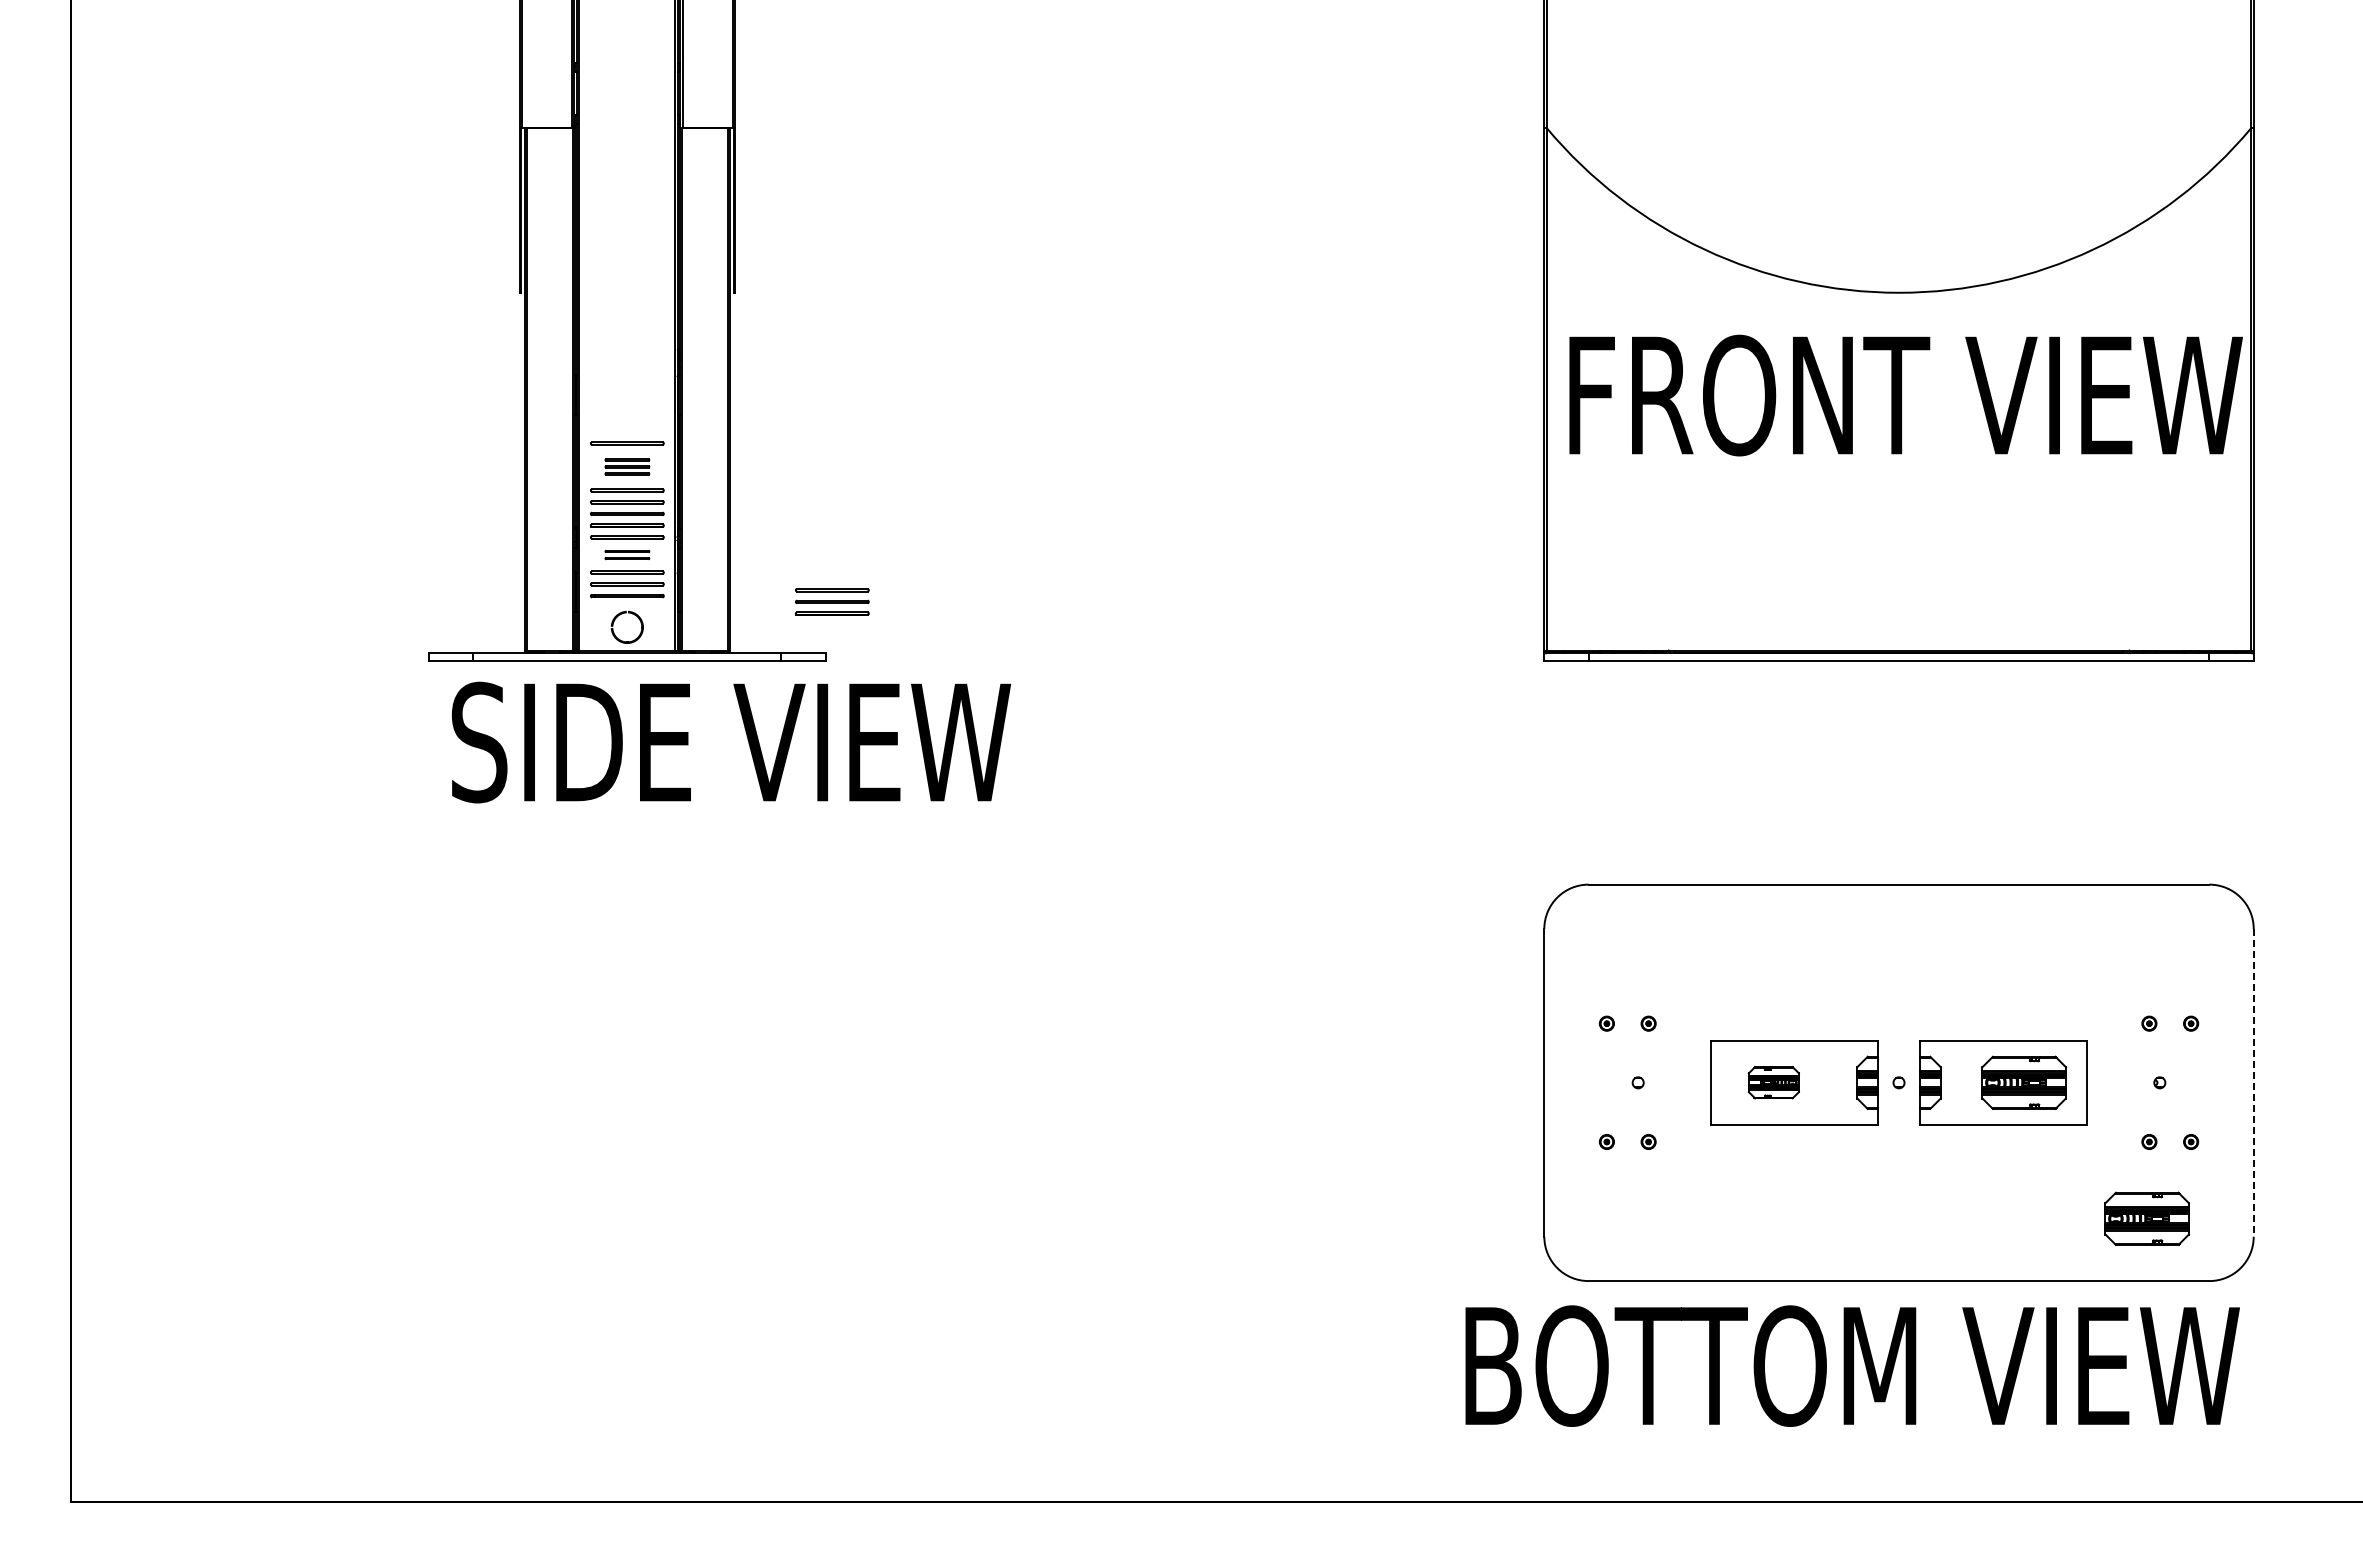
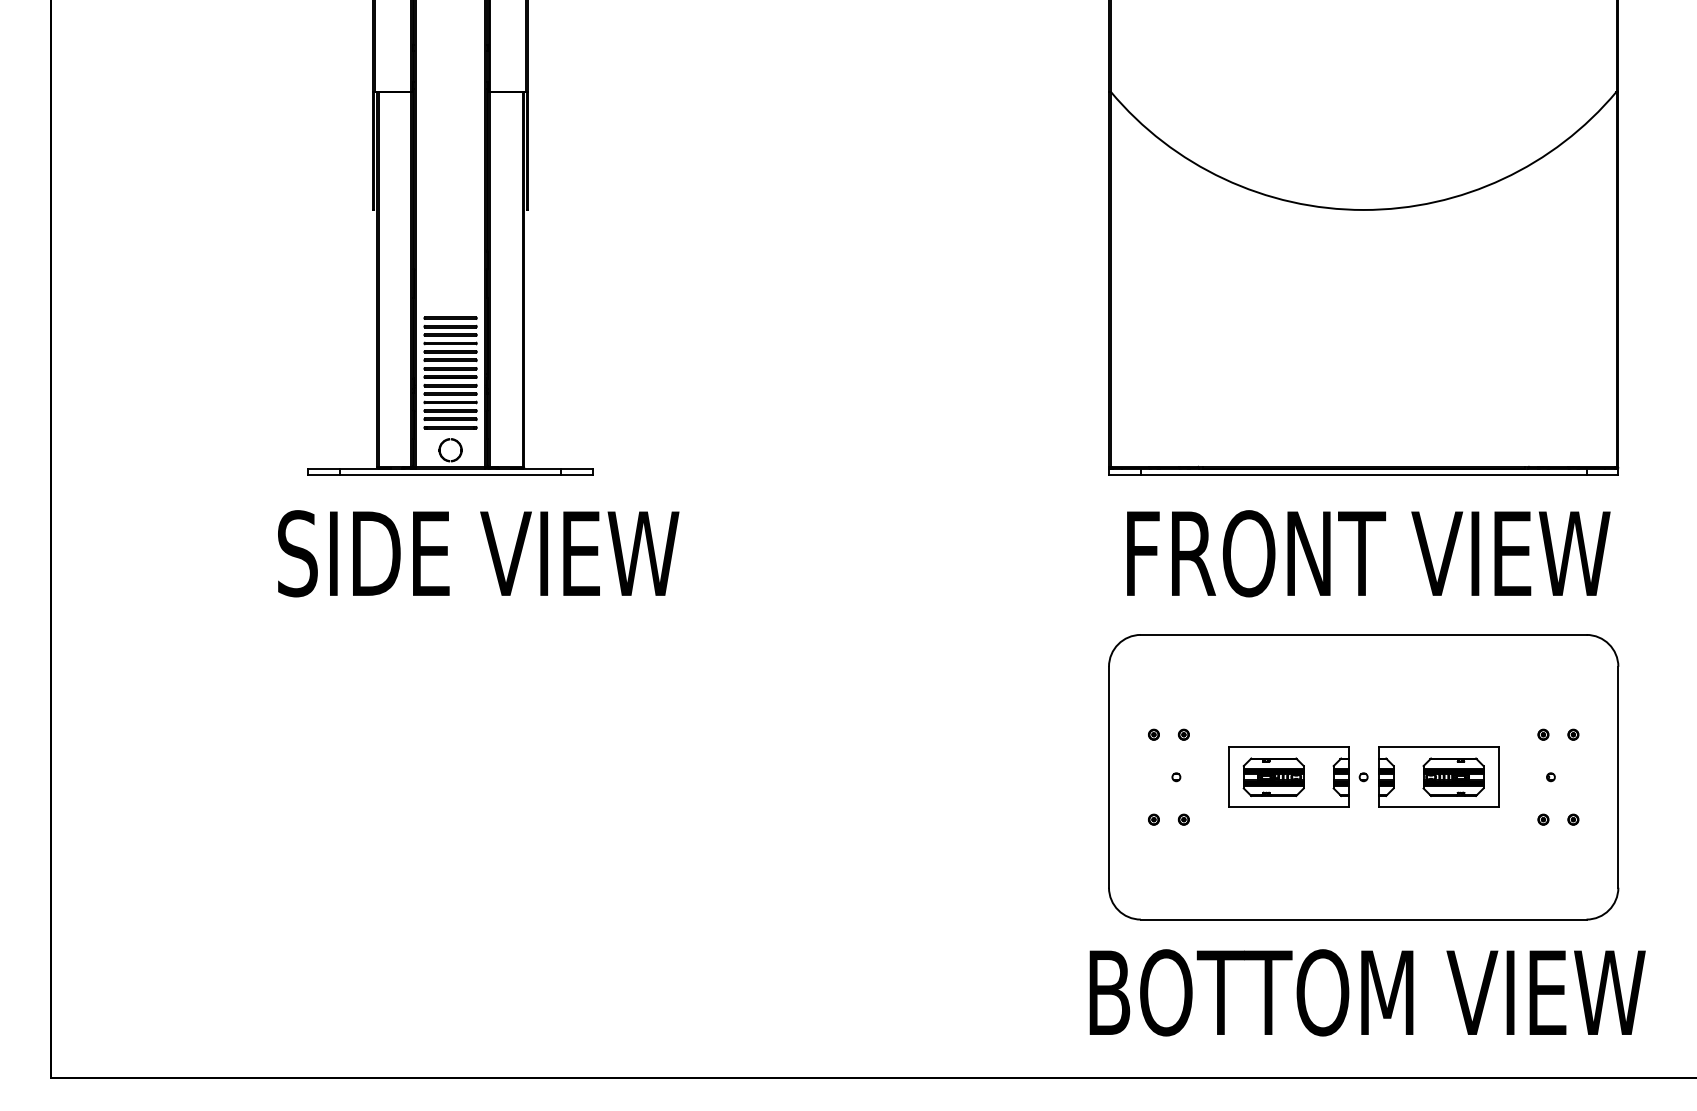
text: (1905, 395) -> (1368, 553), moved
part: (627, 466) -> (450, 334), size x1.67
part: (627, 554) -> (450, 397), size x1.67
part: (832, 601) -> (597, 431), removed
text: (731, 742) -> (478, 553), moved
part: (1773, 1082) -> (1273, 777), size x1.67
line: (2253, 1082) -> (1618, 777), dashed -> solid
part: (2146, 1218) -> (1541, 874), removed
text: (1852, 1365) -> (1367, 992), moved

